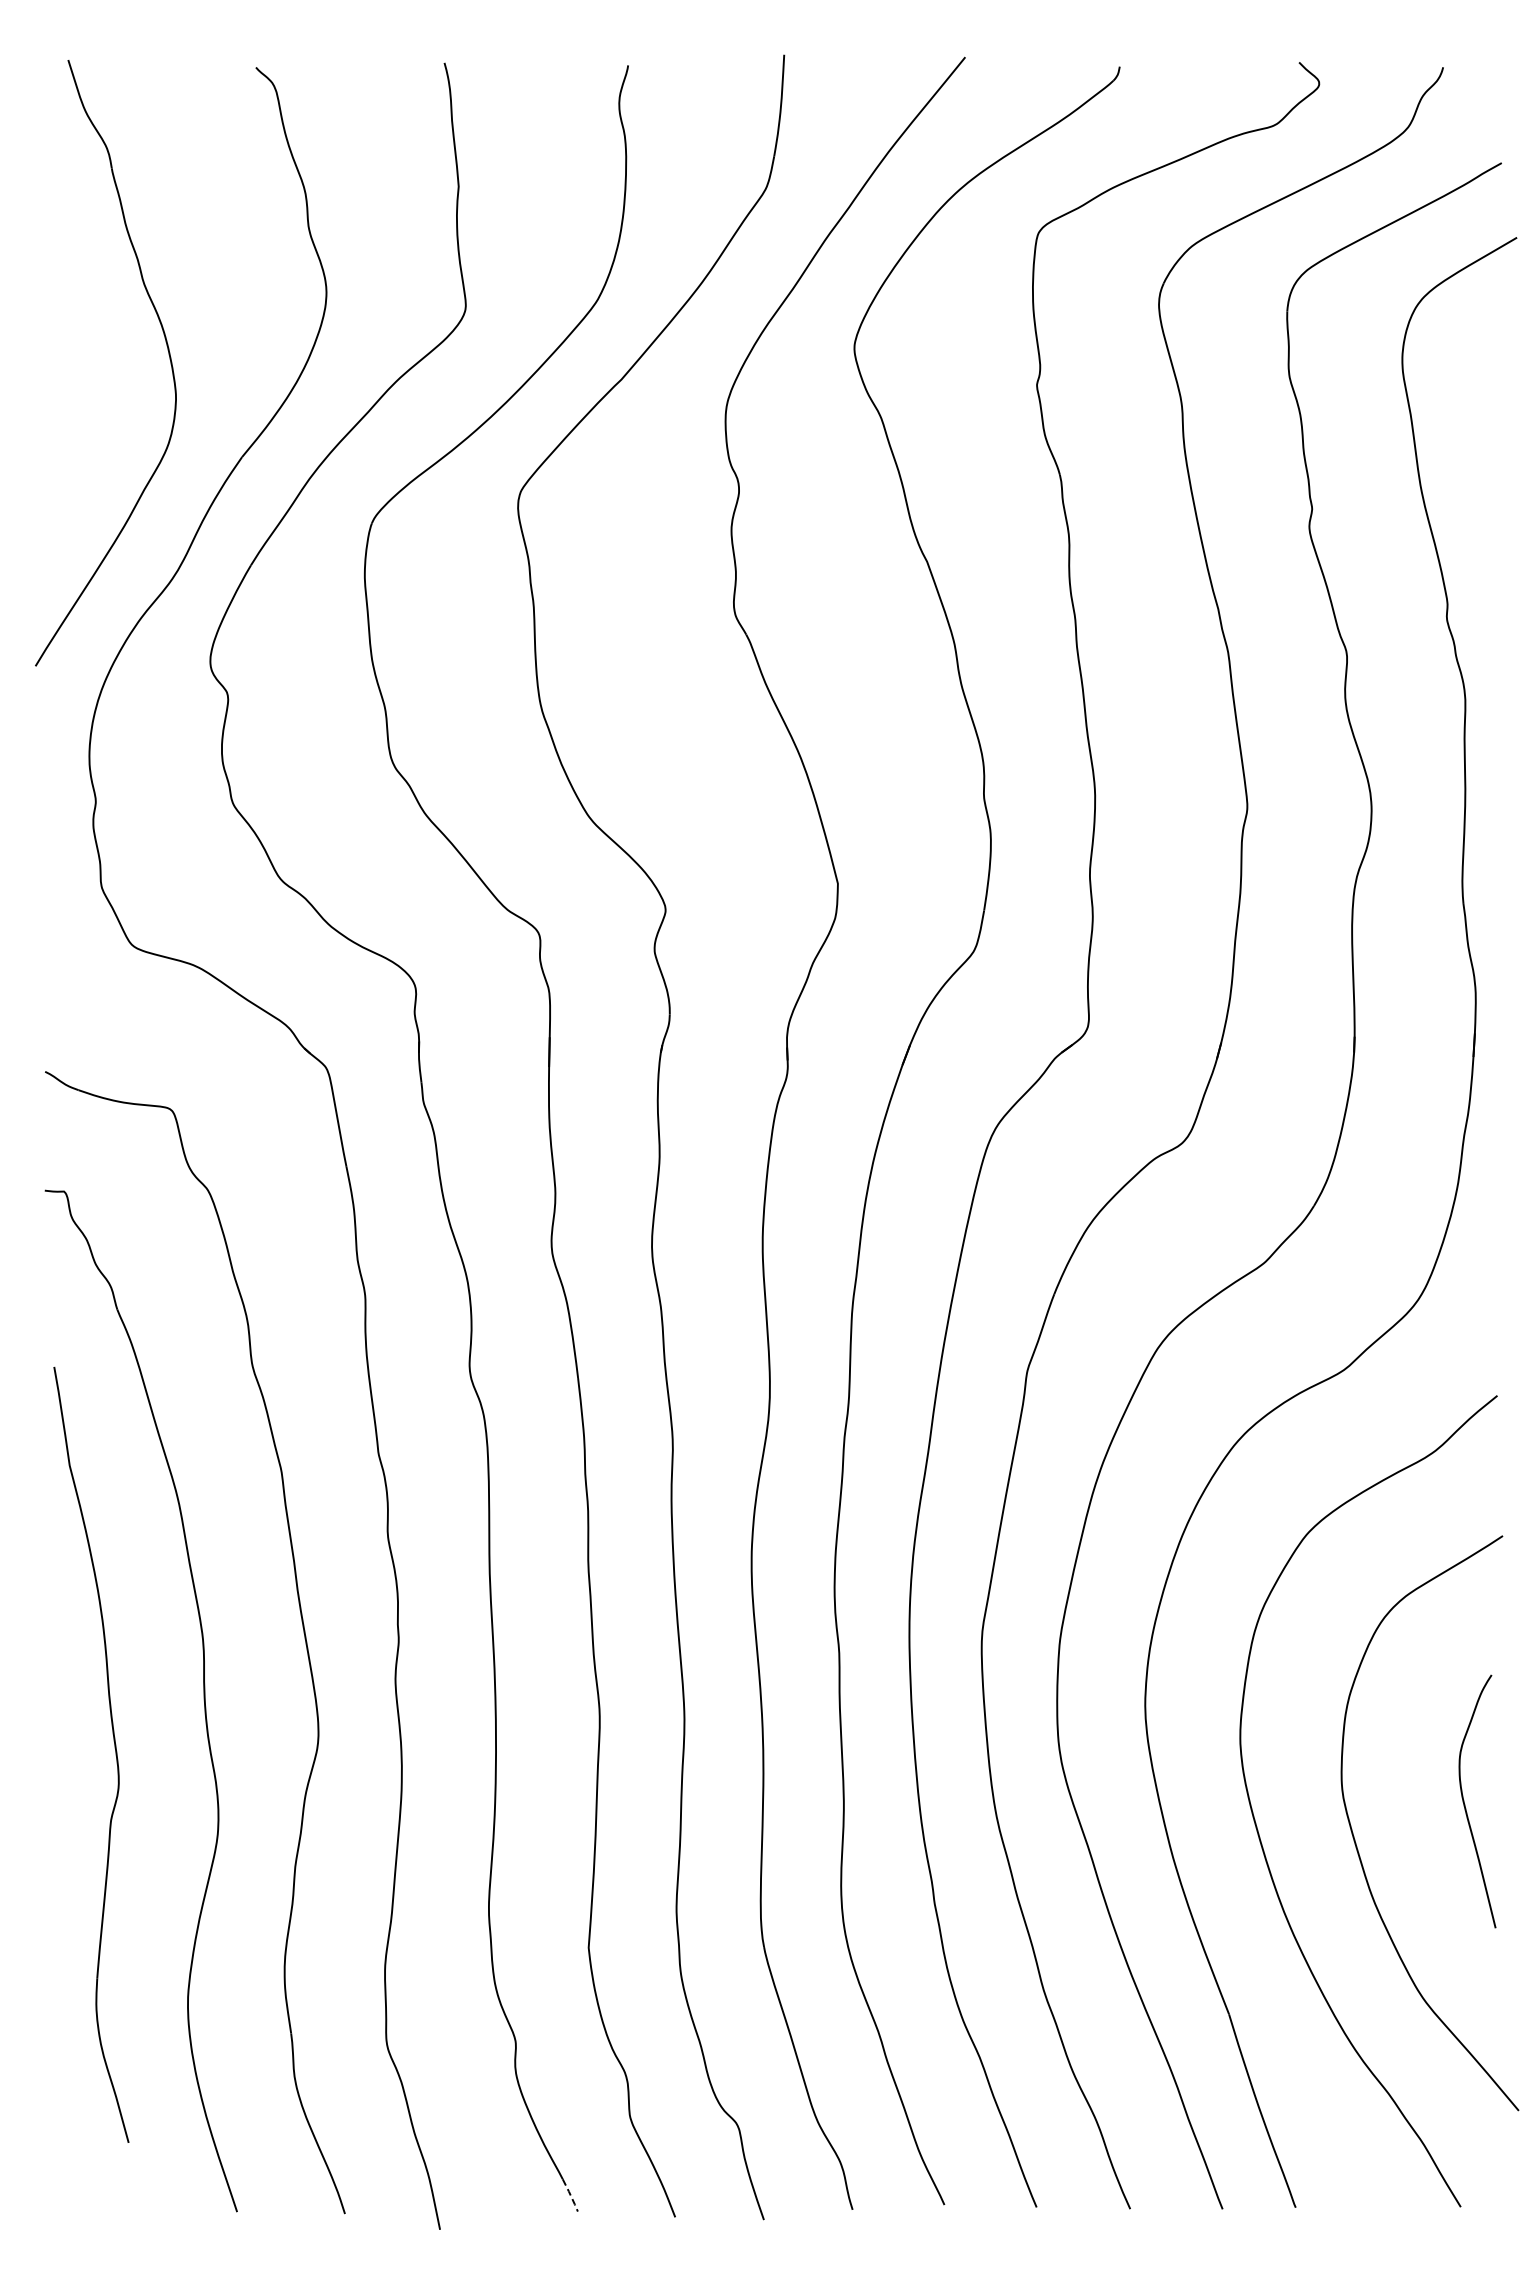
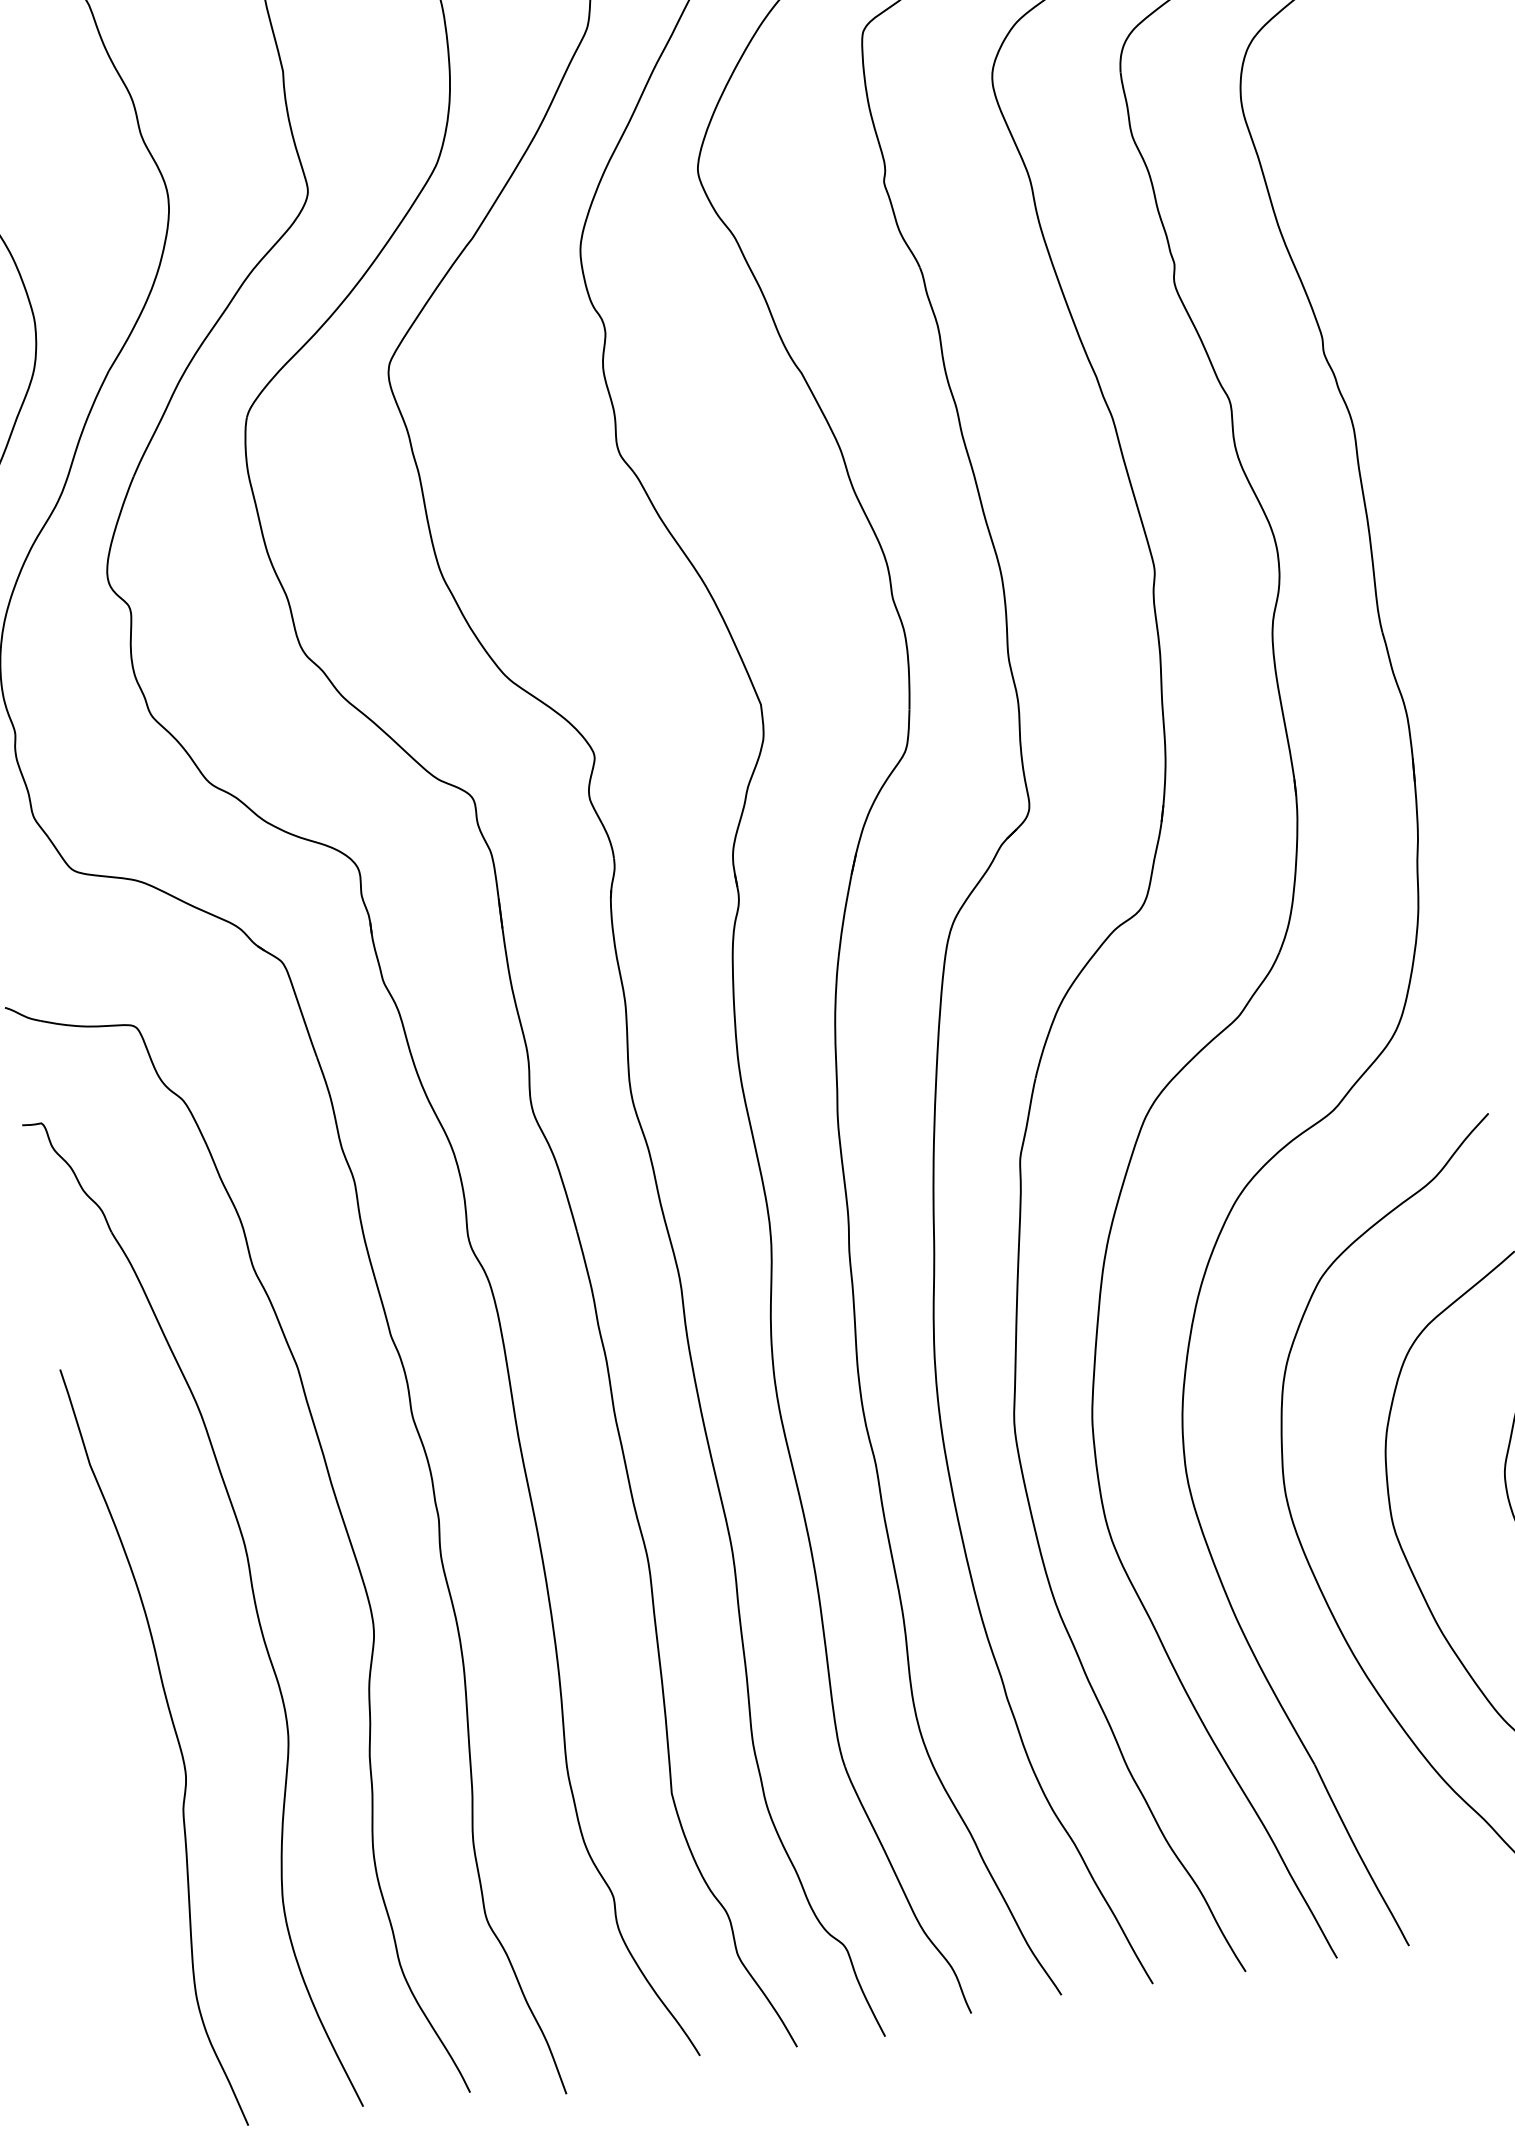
part: (114, 1748) -> (176, 1737), moved
line: (570, 2195) -> (690, 2041), dashed -> solid

